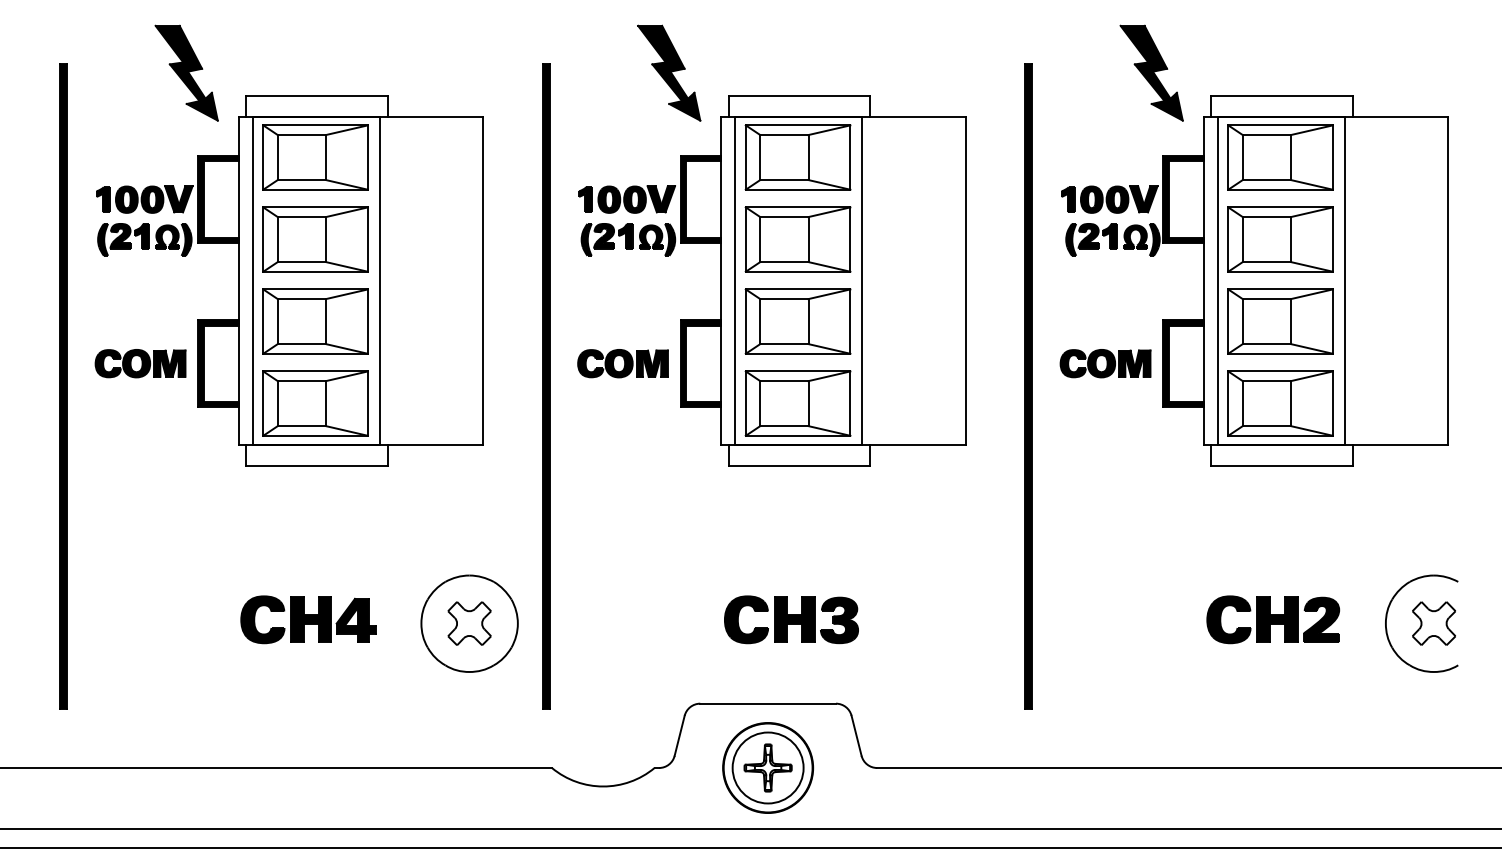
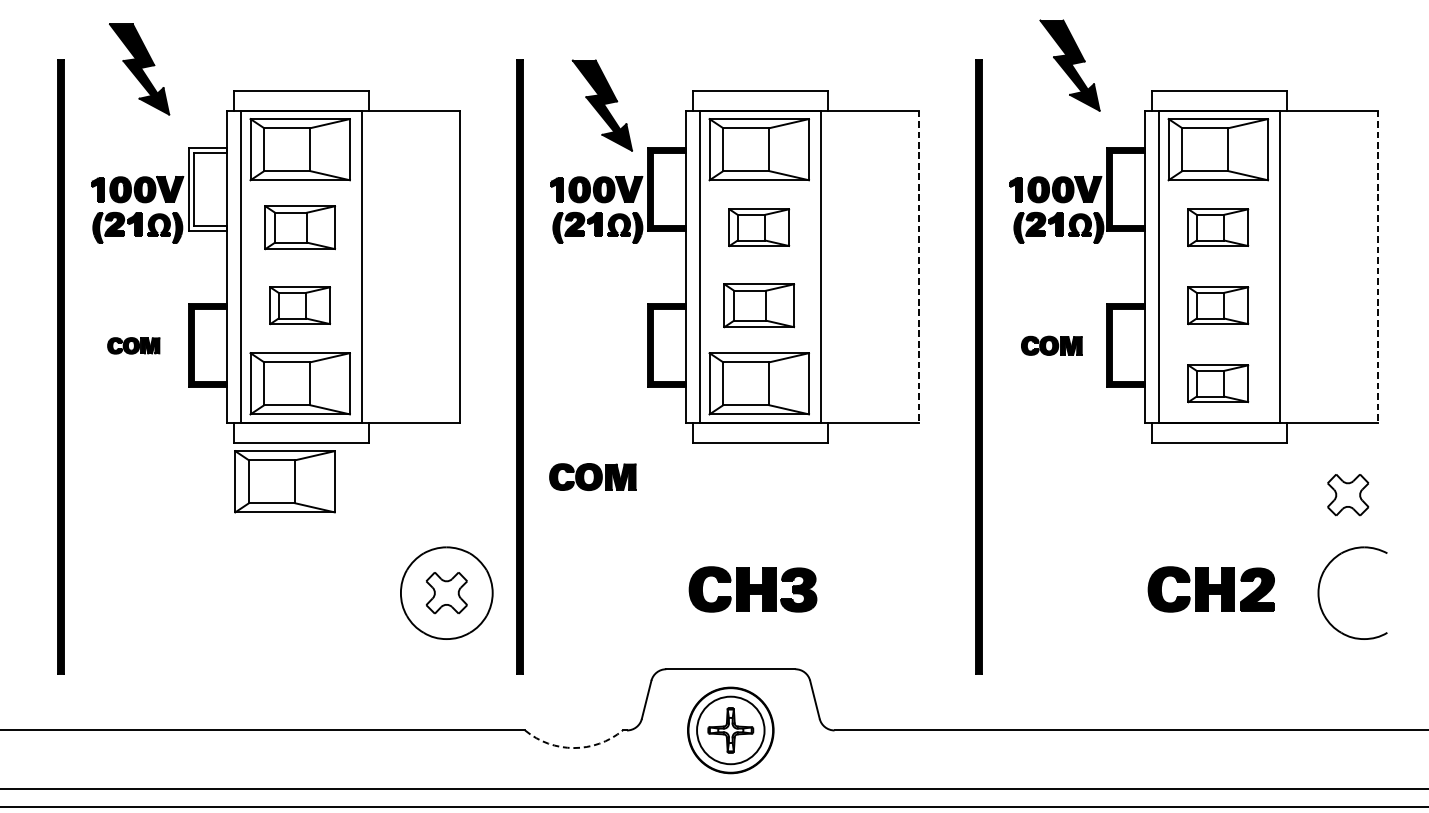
part: (186, 72) -> (139, 68), moved
part: (669, 72) -> (602, 104), moved
part: (1151, 72) -> (1069, 64), moved
fill: (218, 199) -> (207, 189), removed
part: (315, 239) -> (300, 227), size x0.7
part: (797, 239) -> (758, 227), size x0.6
part: (1280, 239) -> (1218, 227), size x0.6
line: (965, 281) -> (918, 267), solid -> dashed
line: (1448, 281) -> (1378, 267), solid -> dashed
part: (315, 321) -> (300, 305), size x0.6
part: (797, 321) -> (758, 305), size x0.7
part: (1280, 321) -> (1218, 305), size x0.6
part: (140, 363) -> (133, 345), size x0.6
part: (622, 363) -> (592, 476), moved
part: (1105, 363) -> (1051, 345), size x0.7
part: (1280, 403) -> (1218, 383), size x0.6
part: (299, 506) -> (284, 481), added
part: (308, 619) -> (293, 589), removed
part: (1433, 623) -> (1347, 494), moved
arc: (603, 786) -> (574, 748), solid -> dashed

